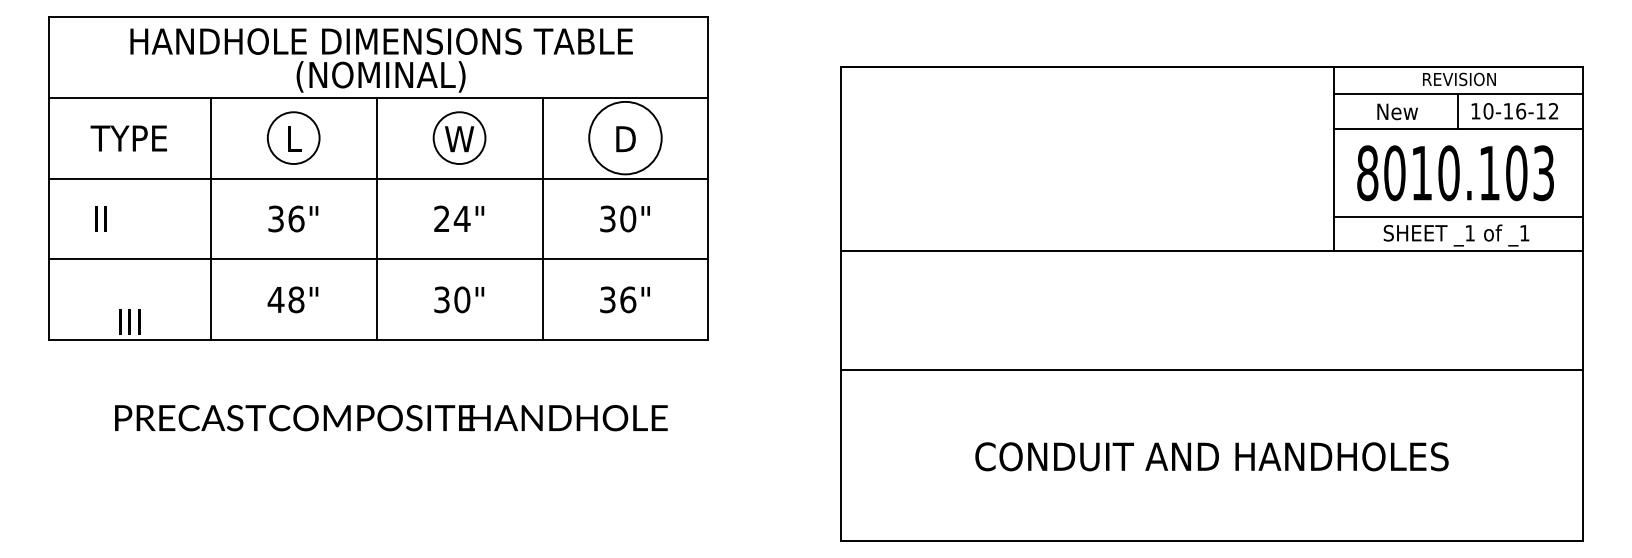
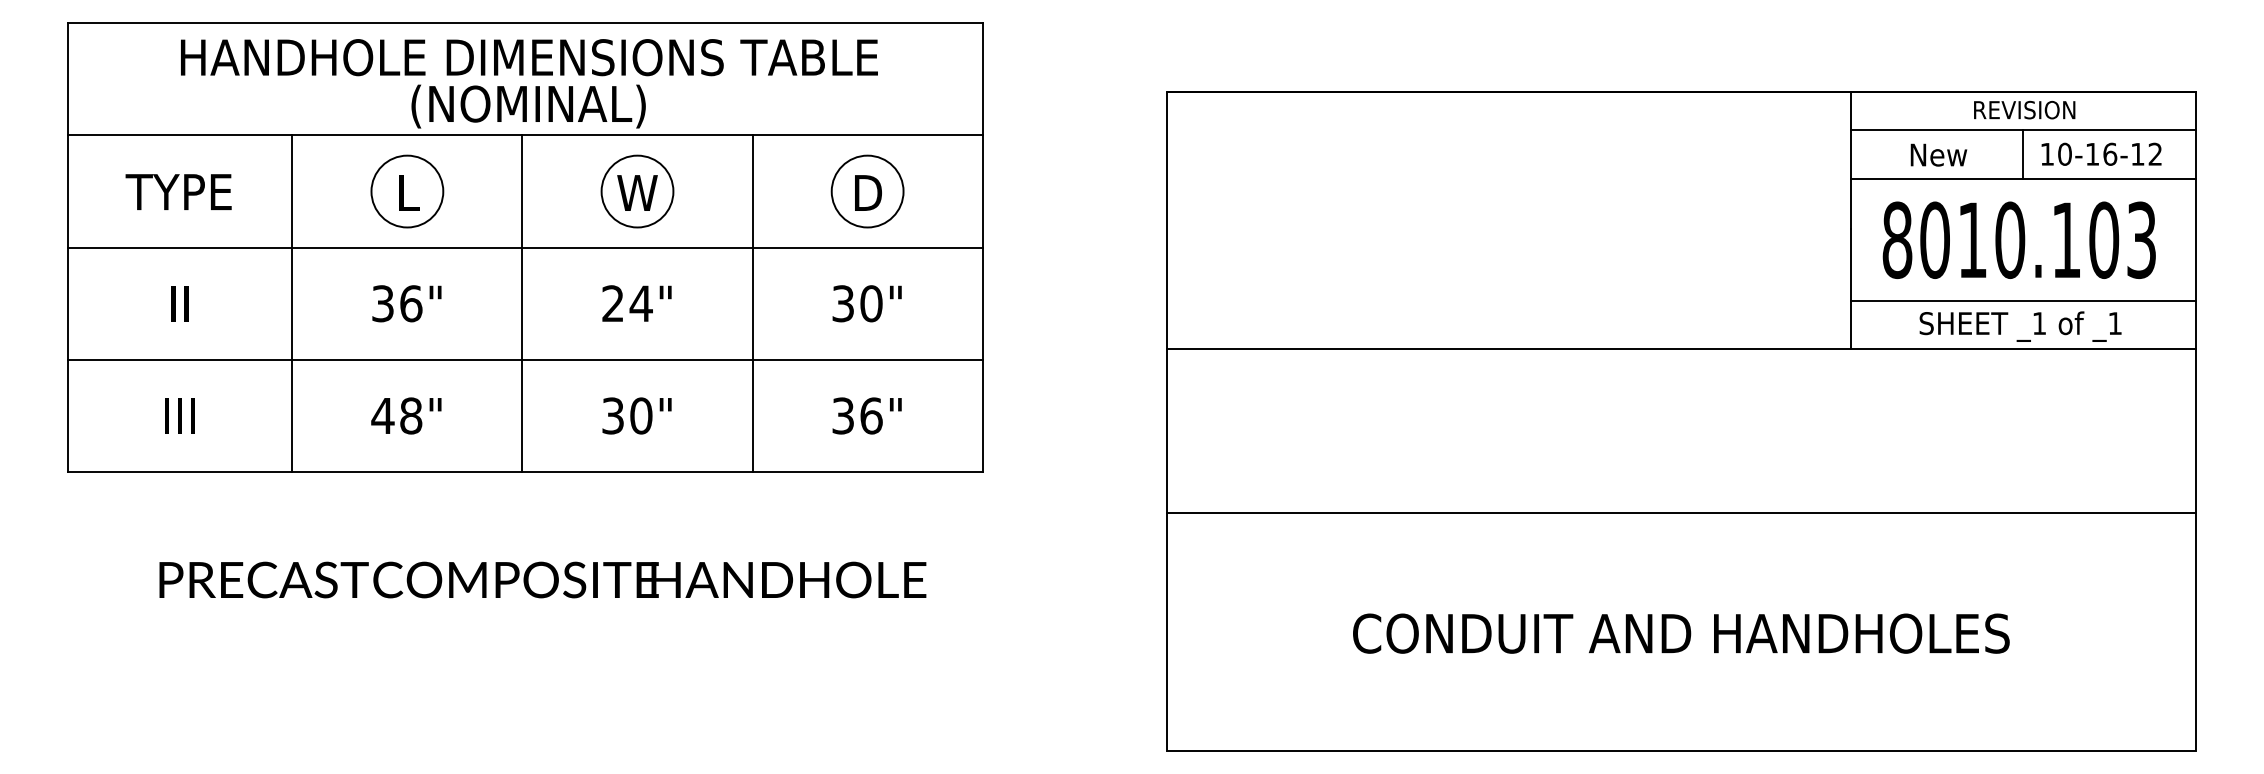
circle: (625, 138) -> (867, 191), size x0.71
text: (100, 218) -> (179, 303), moved
text: (129, 321) -> (179, 415), moved

